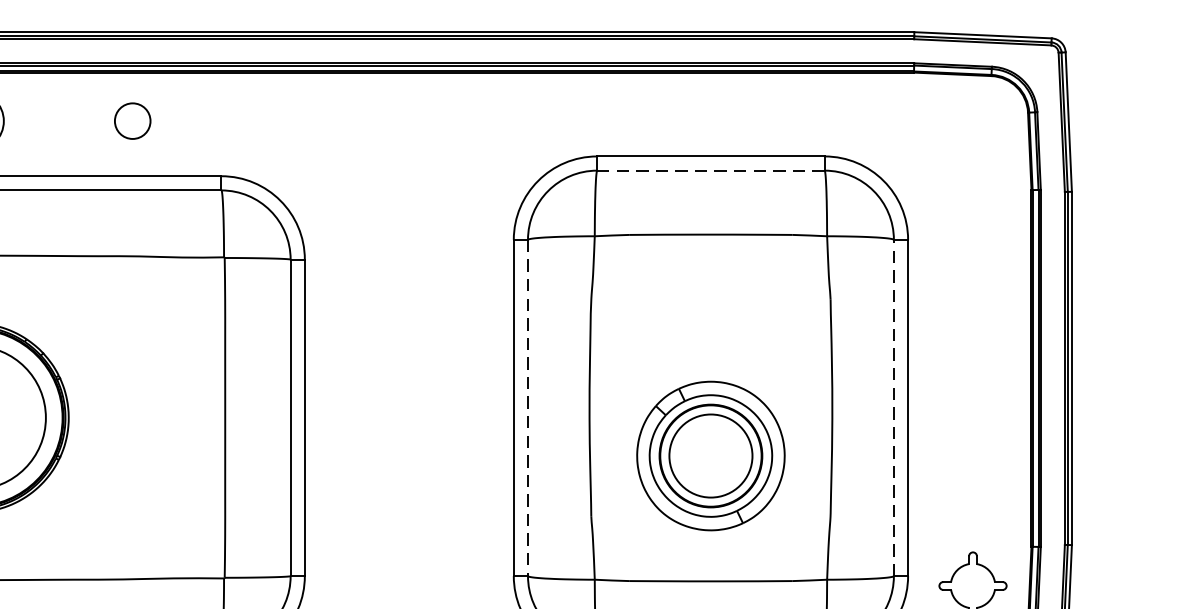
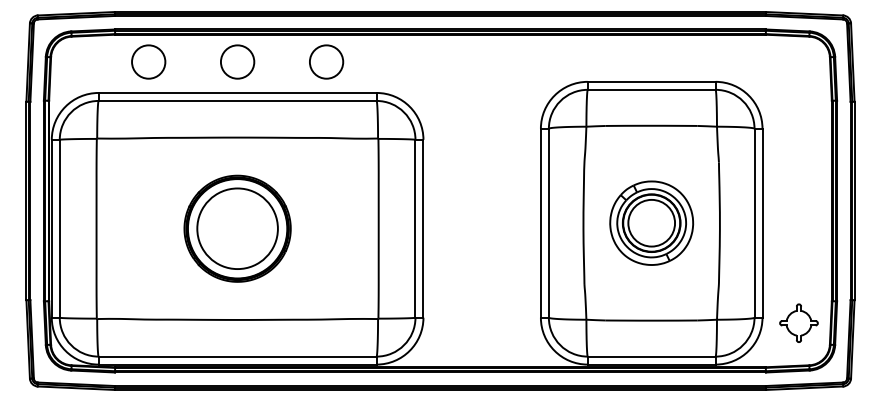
circle: (132, 120) -> (326, 61), size x1.67
line: (710, 170) -> (651, 89), dashed -> solid
line: (893, 406) -> (754, 222), dashed -> solid
line: (527, 408) -> (548, 223), dashed -> solid
part: (710, 454) -> (651, 222), moved

